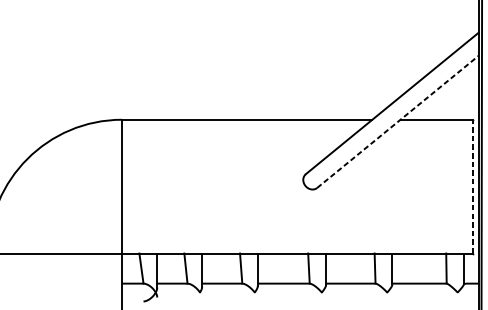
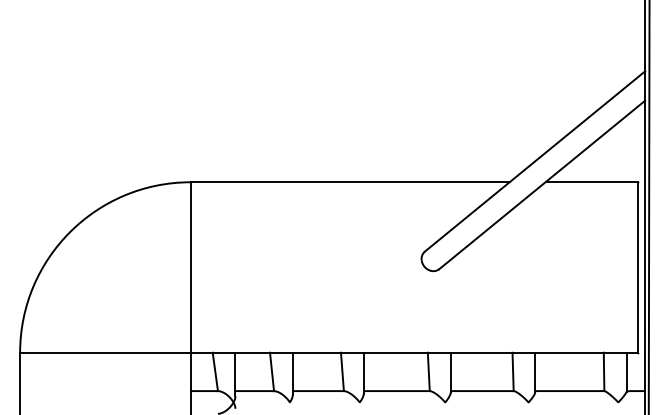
line: (398, 121) -> (542, 184), dashed -> solid
line: (473, 186) -> (638, 267), dashed -> solid

